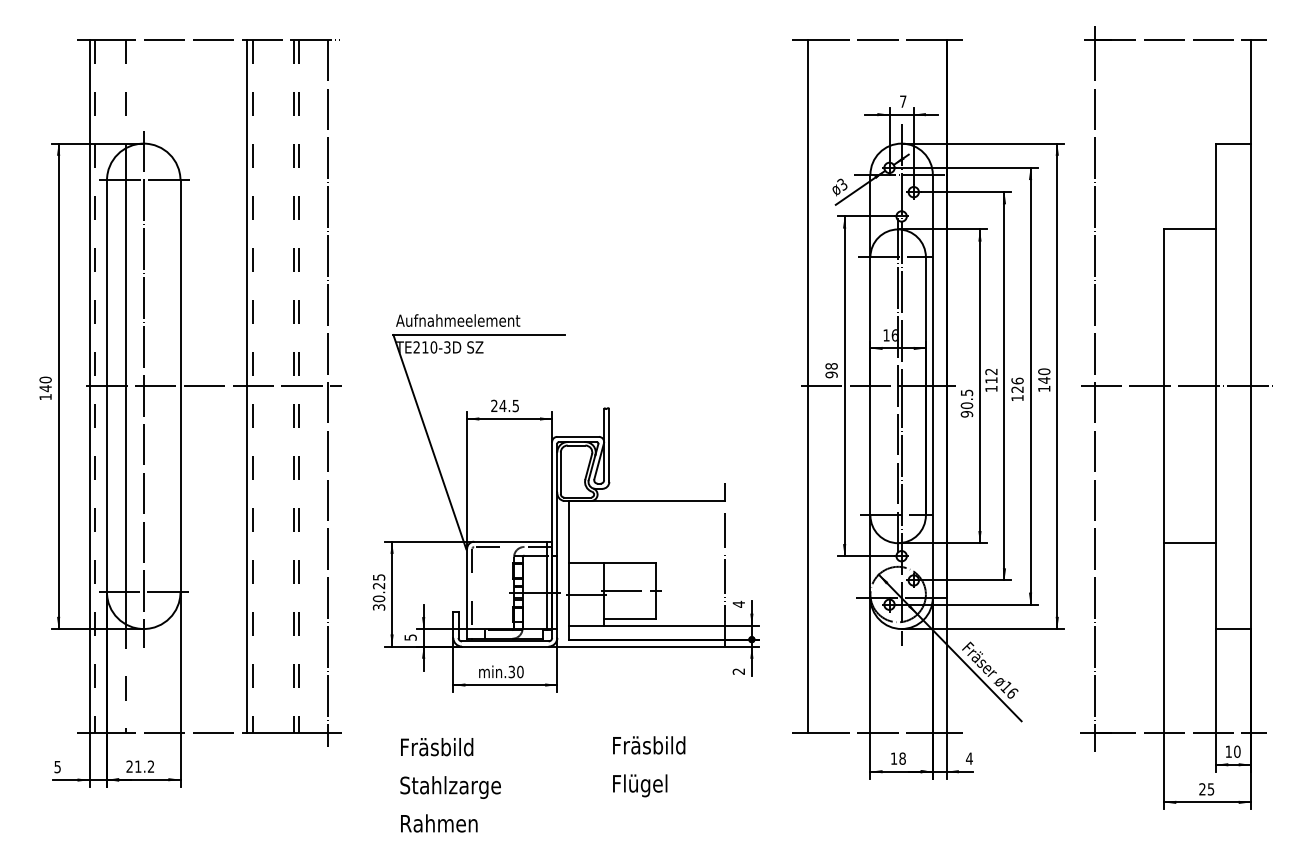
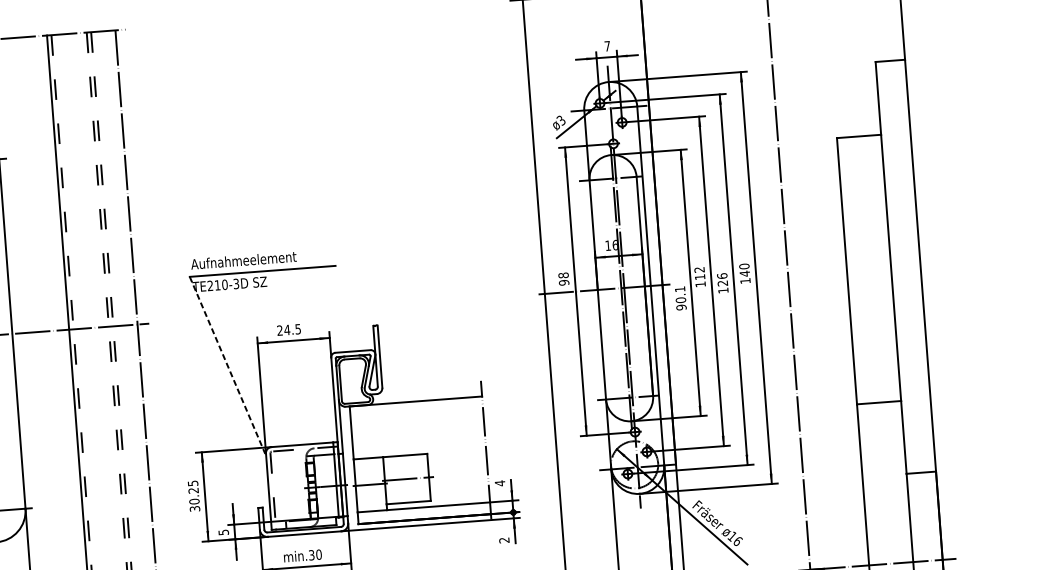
line: (1176, 386) -> (857, 270), removed
text: (967, 392) -> (680, 289), 90.5 -> 90.1
line: (430, 442) -> (228, 365), solid -> dashed

